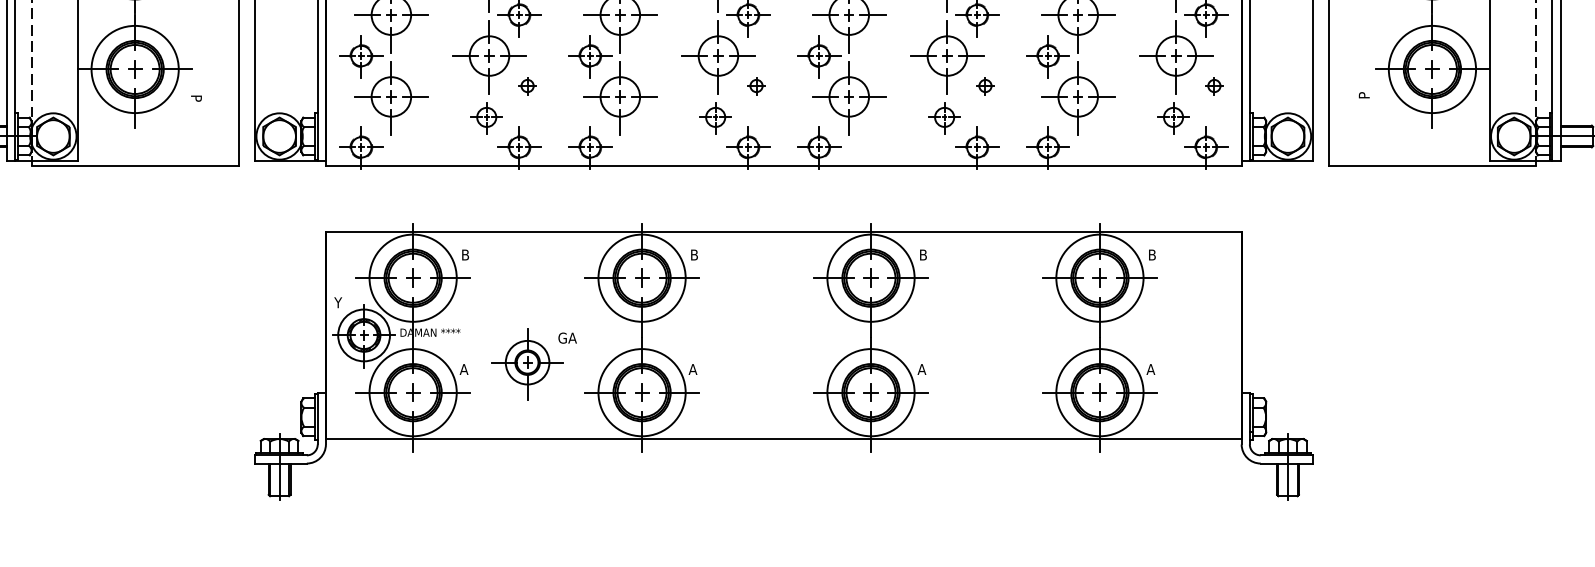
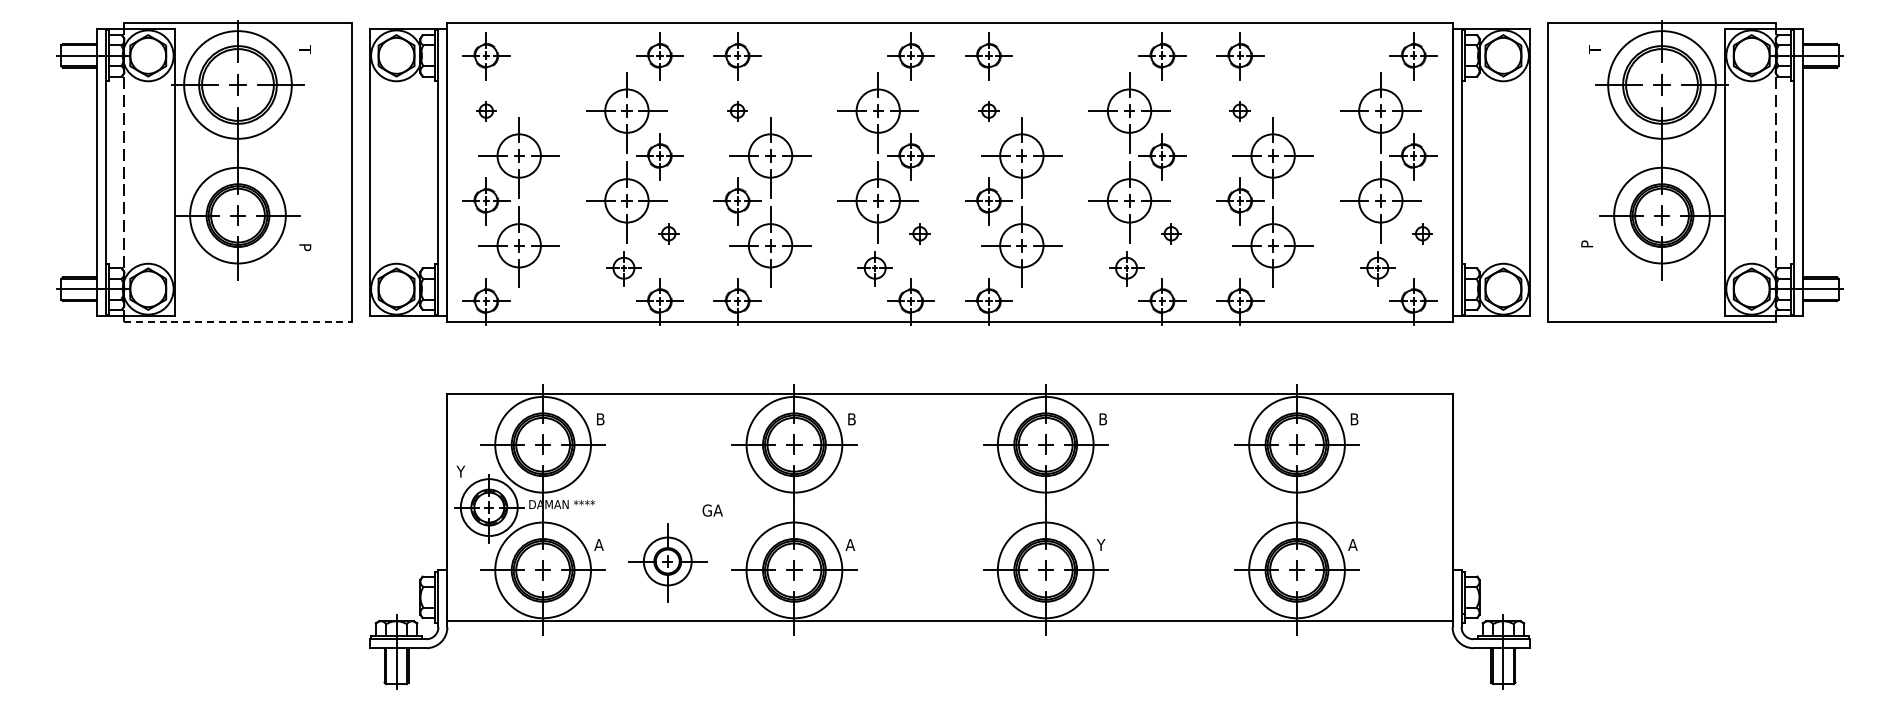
line: (134, 166) -> (237, 322), solid -> dashed
part: (527, 363) -> (667, 562), moved
text: (921, 369) -> (1101, 544), A -> Y

